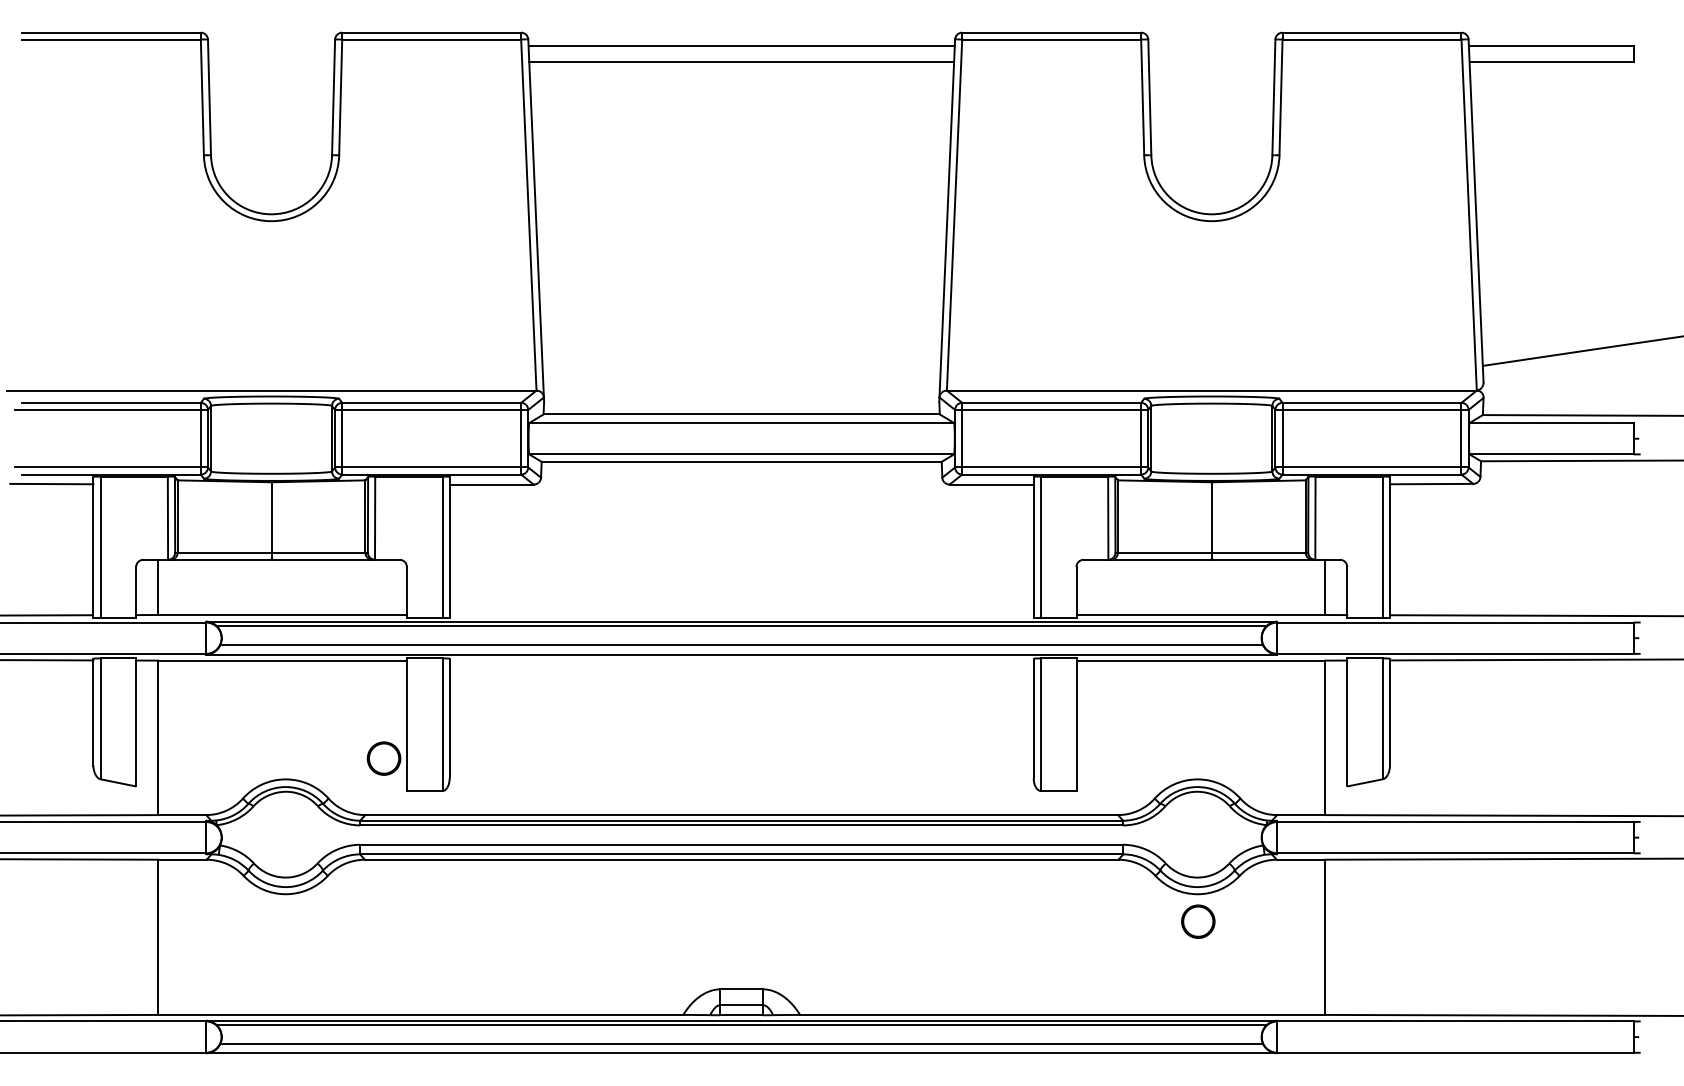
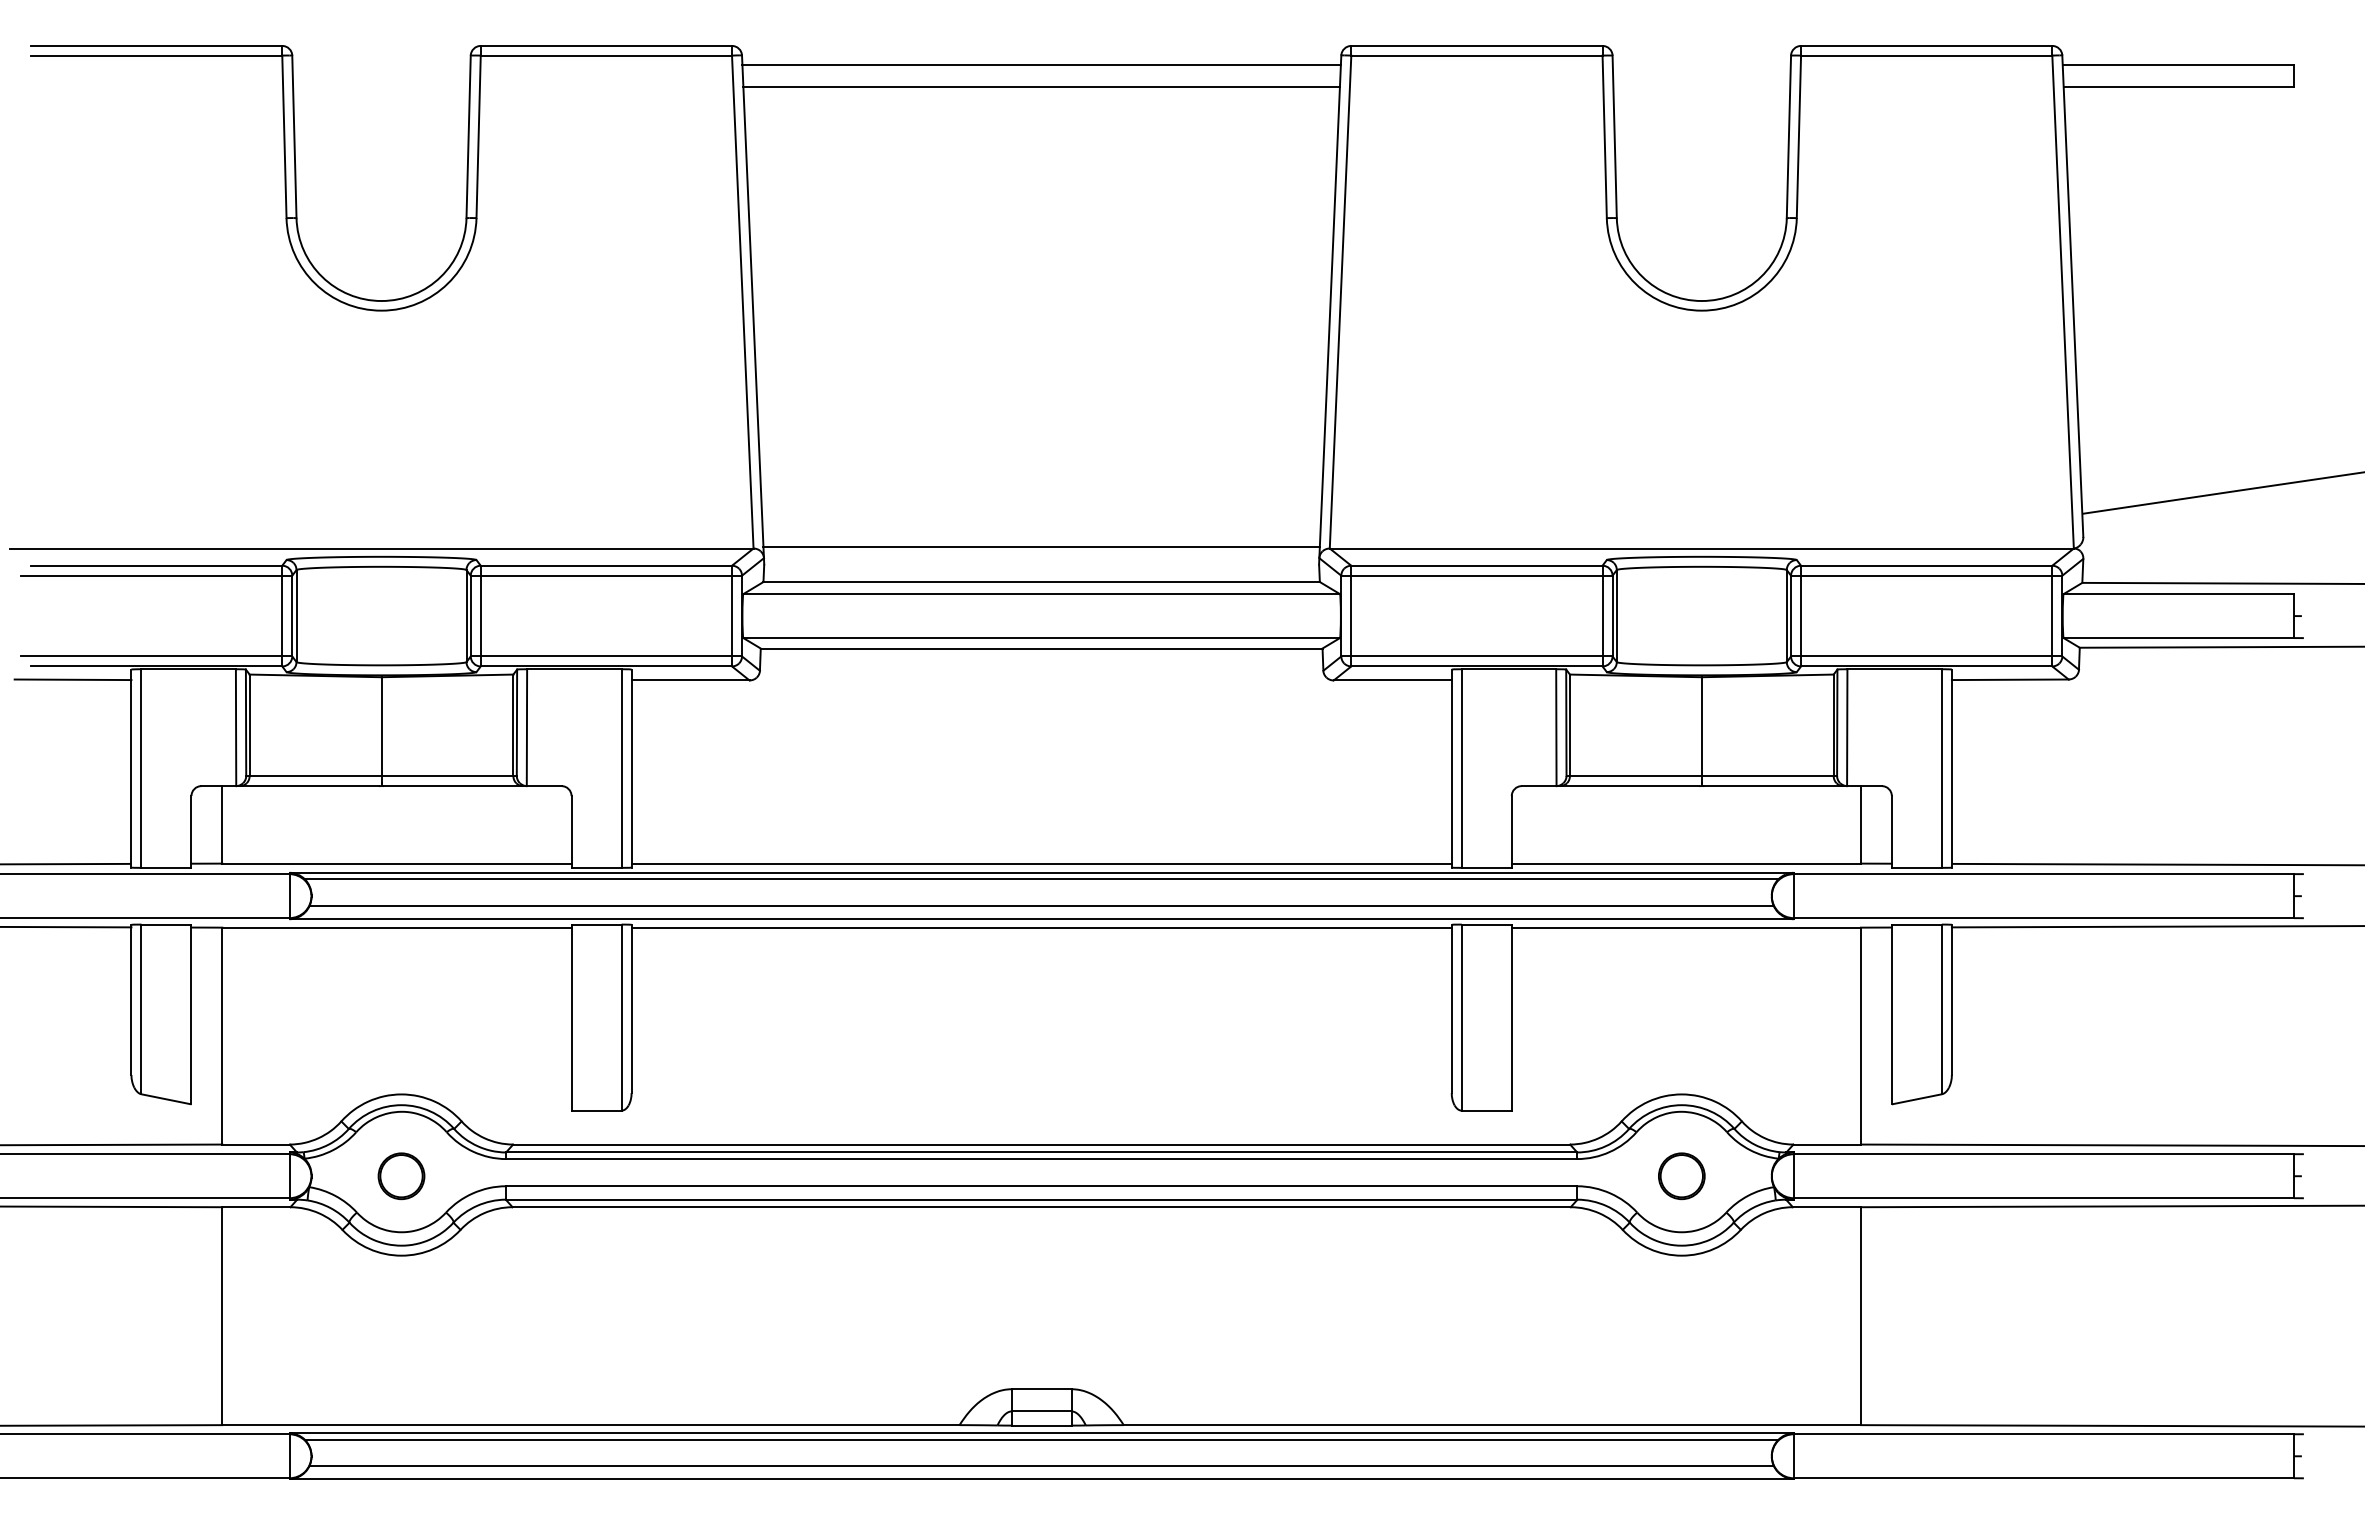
line: (741, 389) -> (1041, 546), added
line: (741, 614) -> (1041, 863), added
line: (741, 660) -> (1041, 927), added
part: (384, 758) -> (401, 1176), moved
part: (1198, 921) -> (1681, 1176), moved

